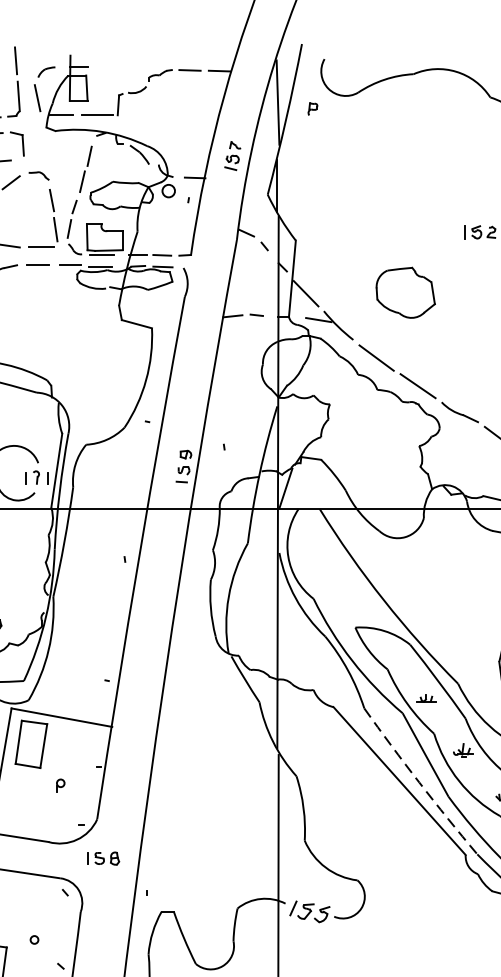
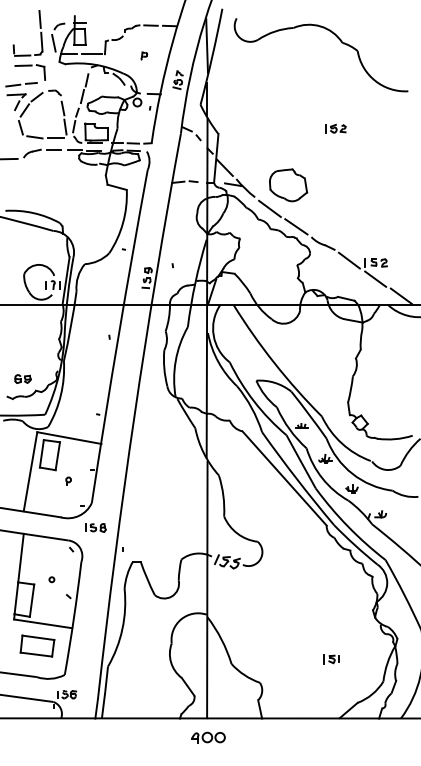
part: (311, 107) -> (143, 55), moved
part: (405, 293) -> (288, 185), moved
arc: (419, 782) -> (297, 479), dashed -> solid

